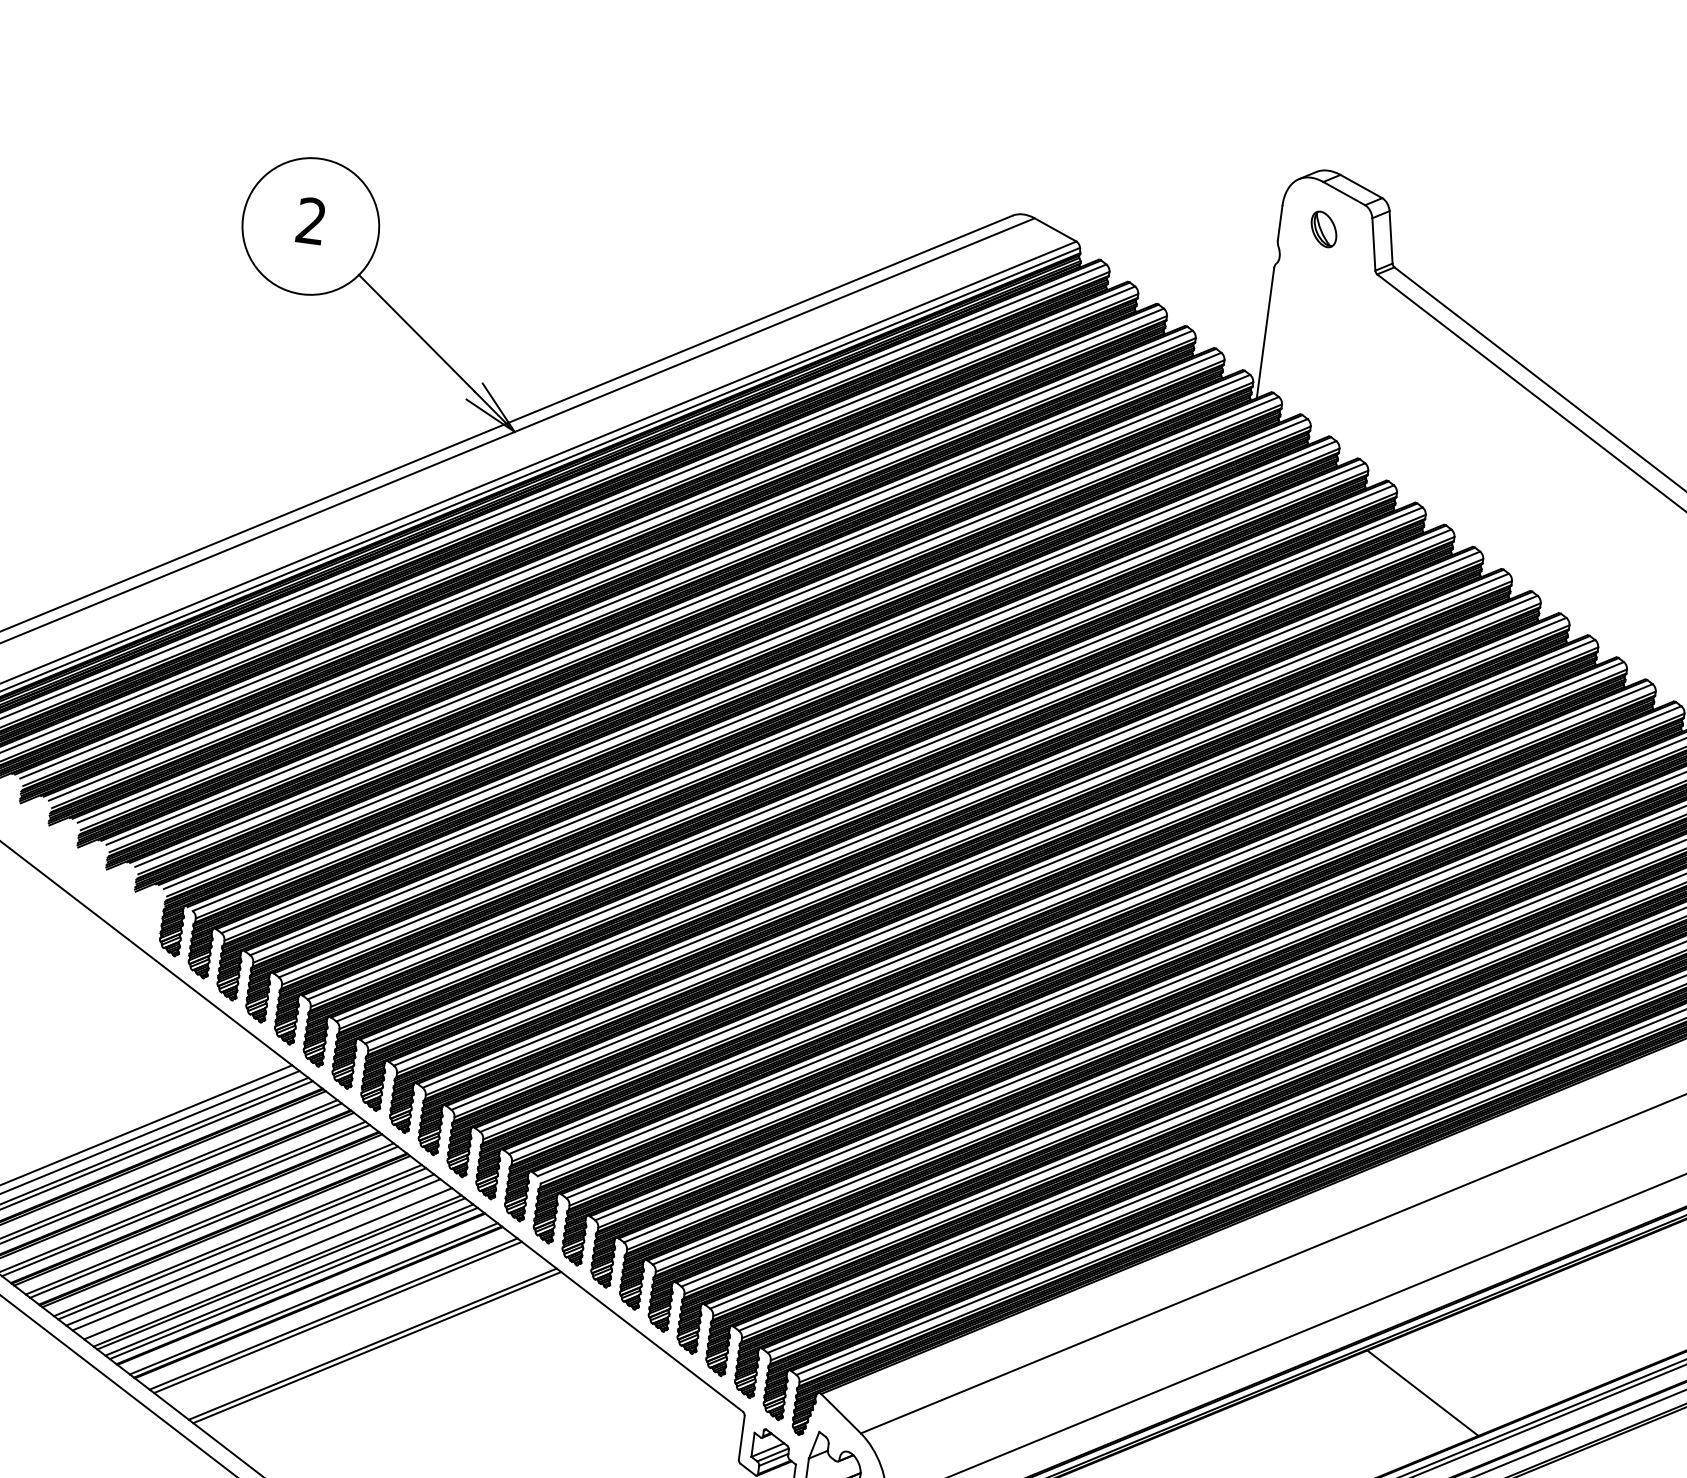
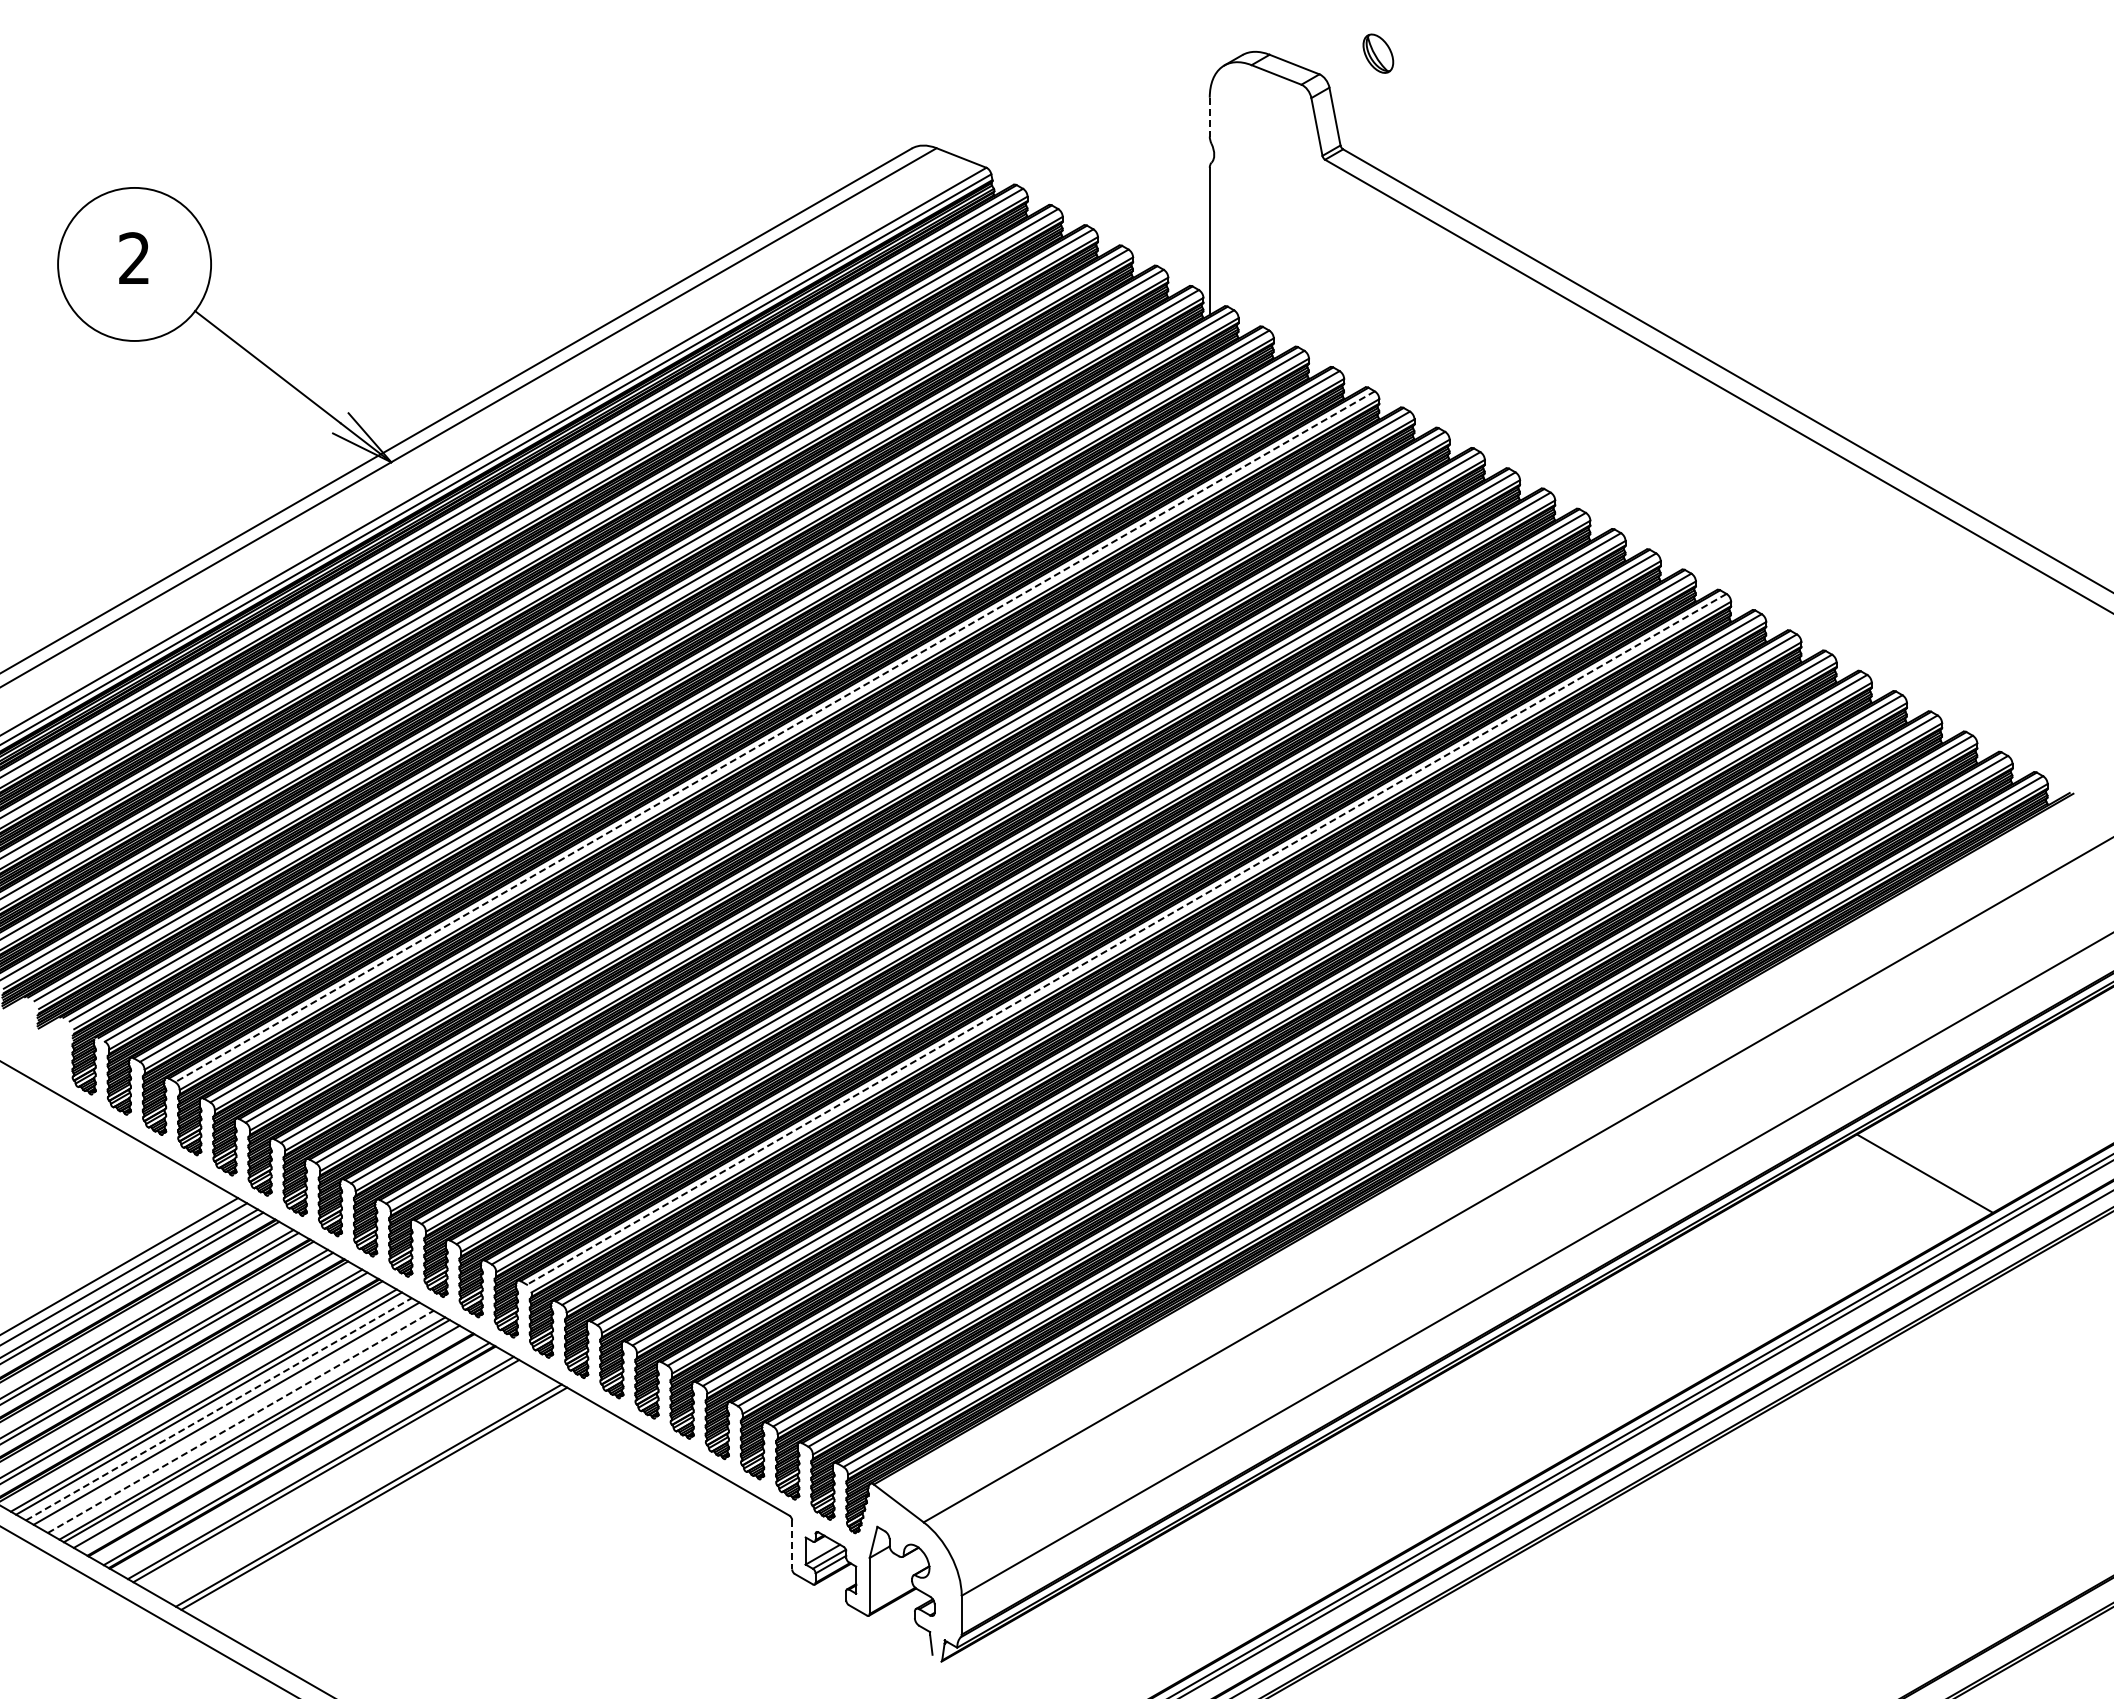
line: (1279, 223) -> (1209, 117), solid -> dashed
part: (1324, 229) -> (1378, 53), moved
line: (821, 720) -> (774, 737), solid -> dashed
line: (1109, 941) -> (1126, 939), solid -> dashed
line: (249, 1250) -> (218, 1409), solid -> dashed
line: (267, 1263) -> (240, 1421), solid -> dashed
line: (294, 1283) -> (272, 1439), removed
line: (1422, 1393) -> (1541, 1394), removed
line: (742, 1437) -> (792, 1544), solid -> dashed

